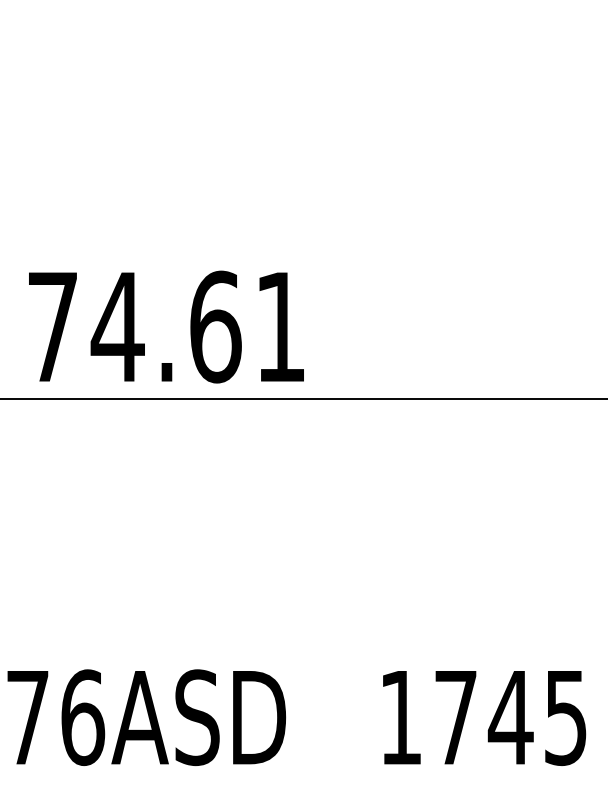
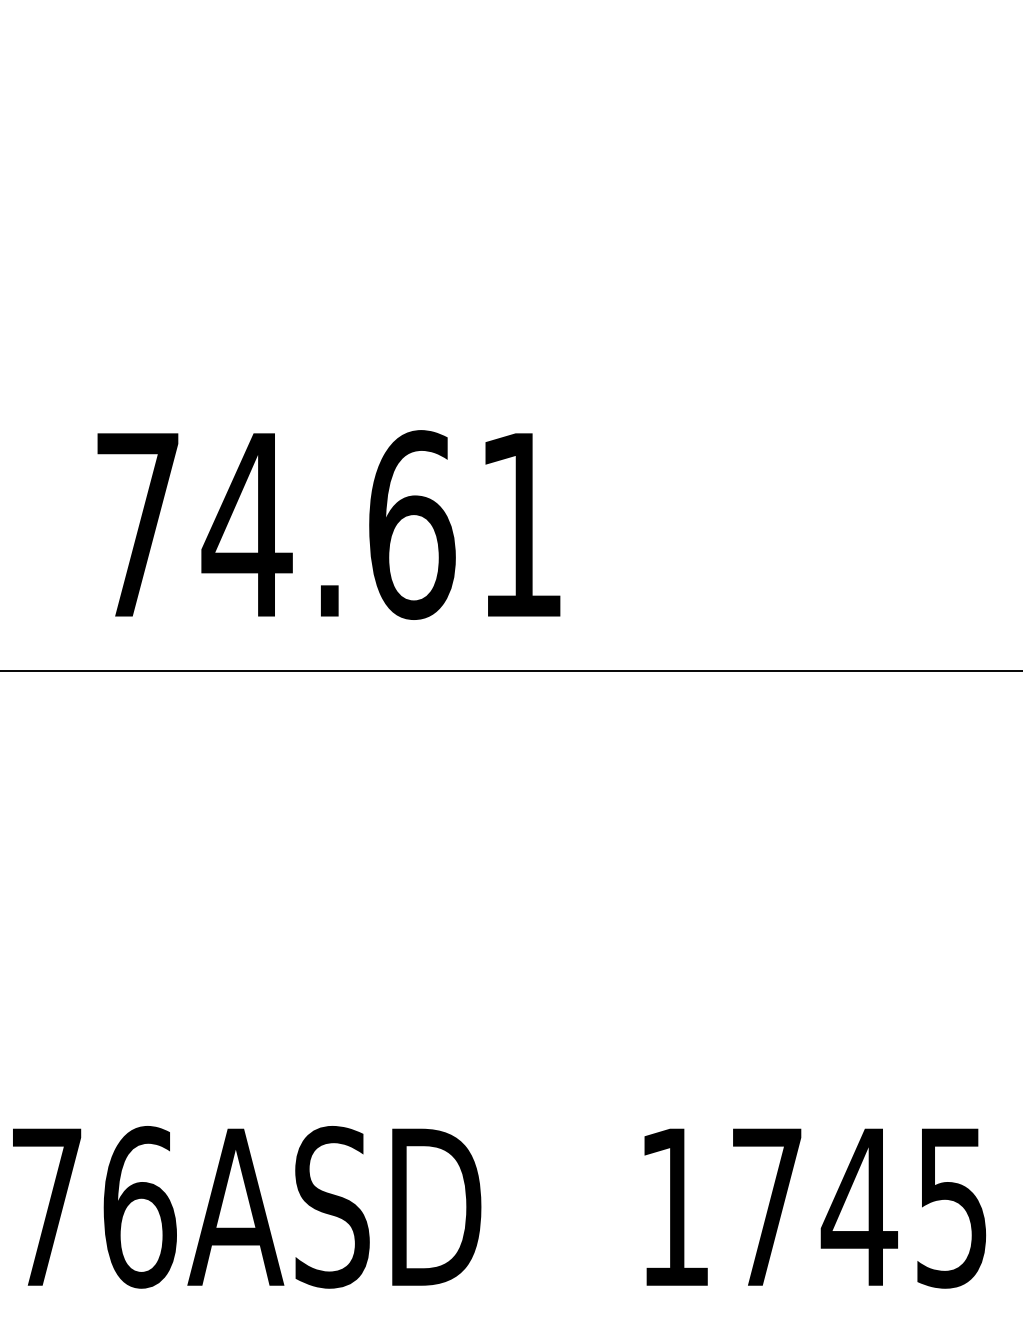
text: (166, 326) -> (328, 524), moved

